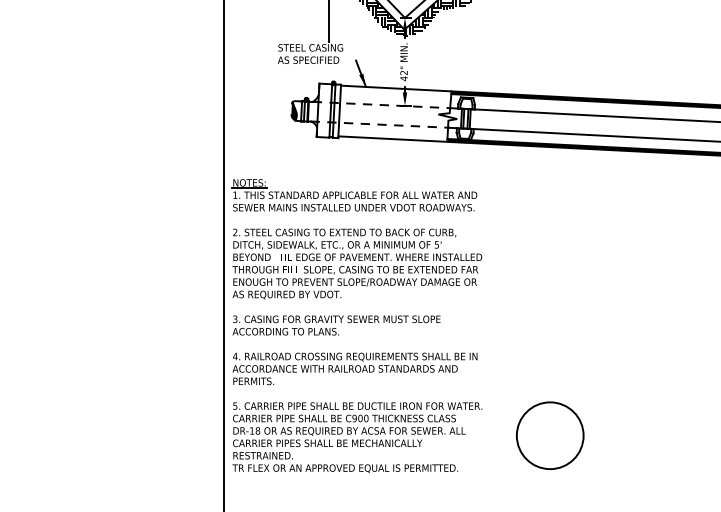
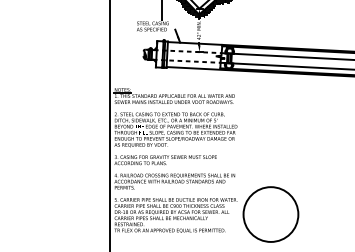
circle: (549, 435) -> (270, 214), size x1.67

